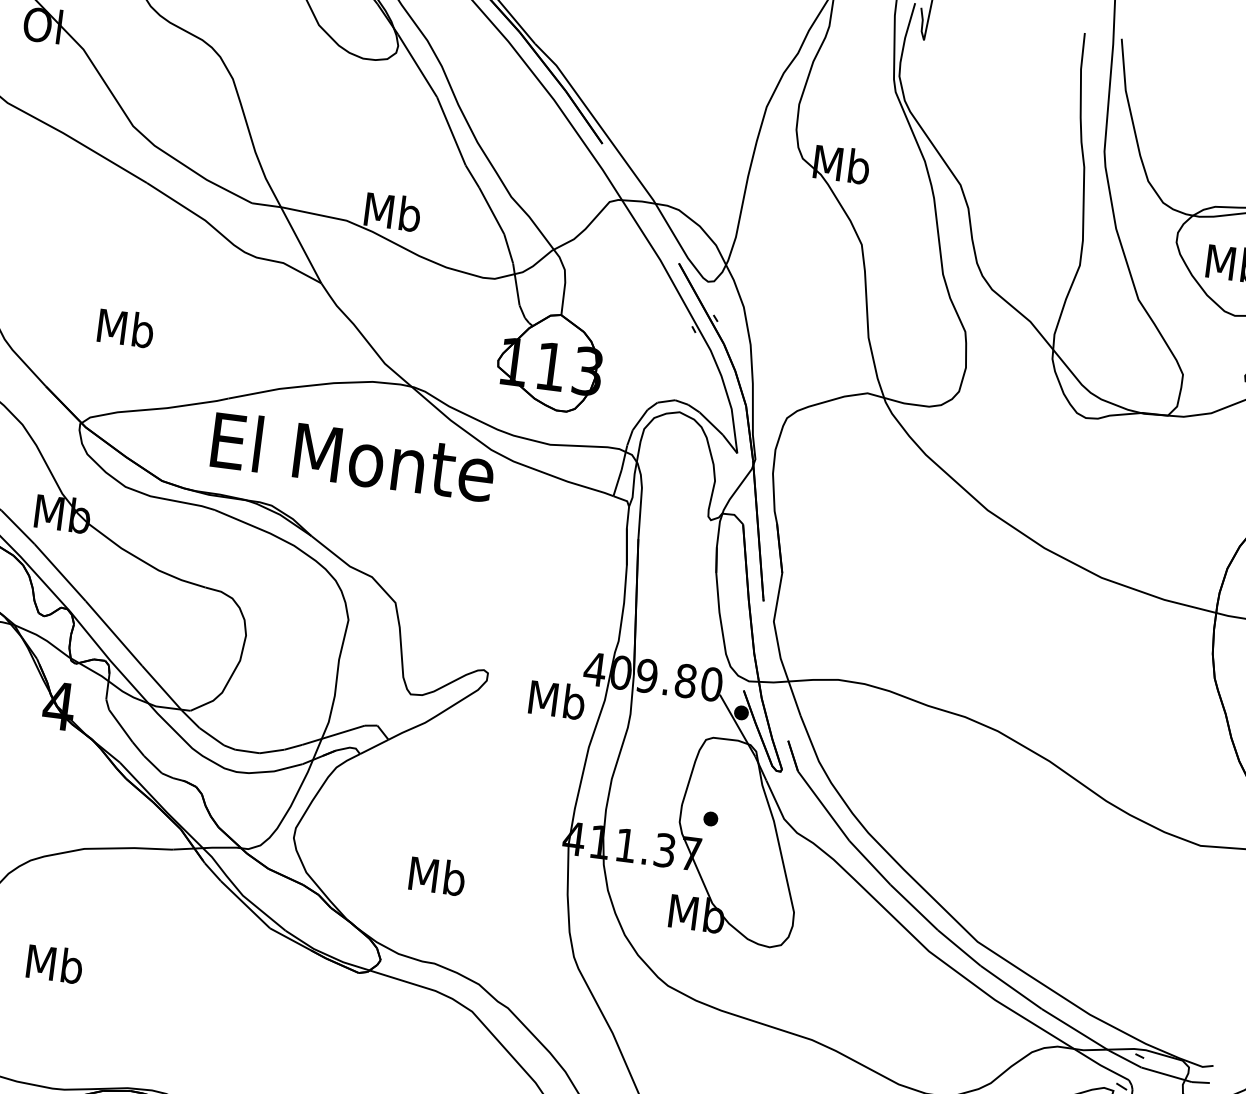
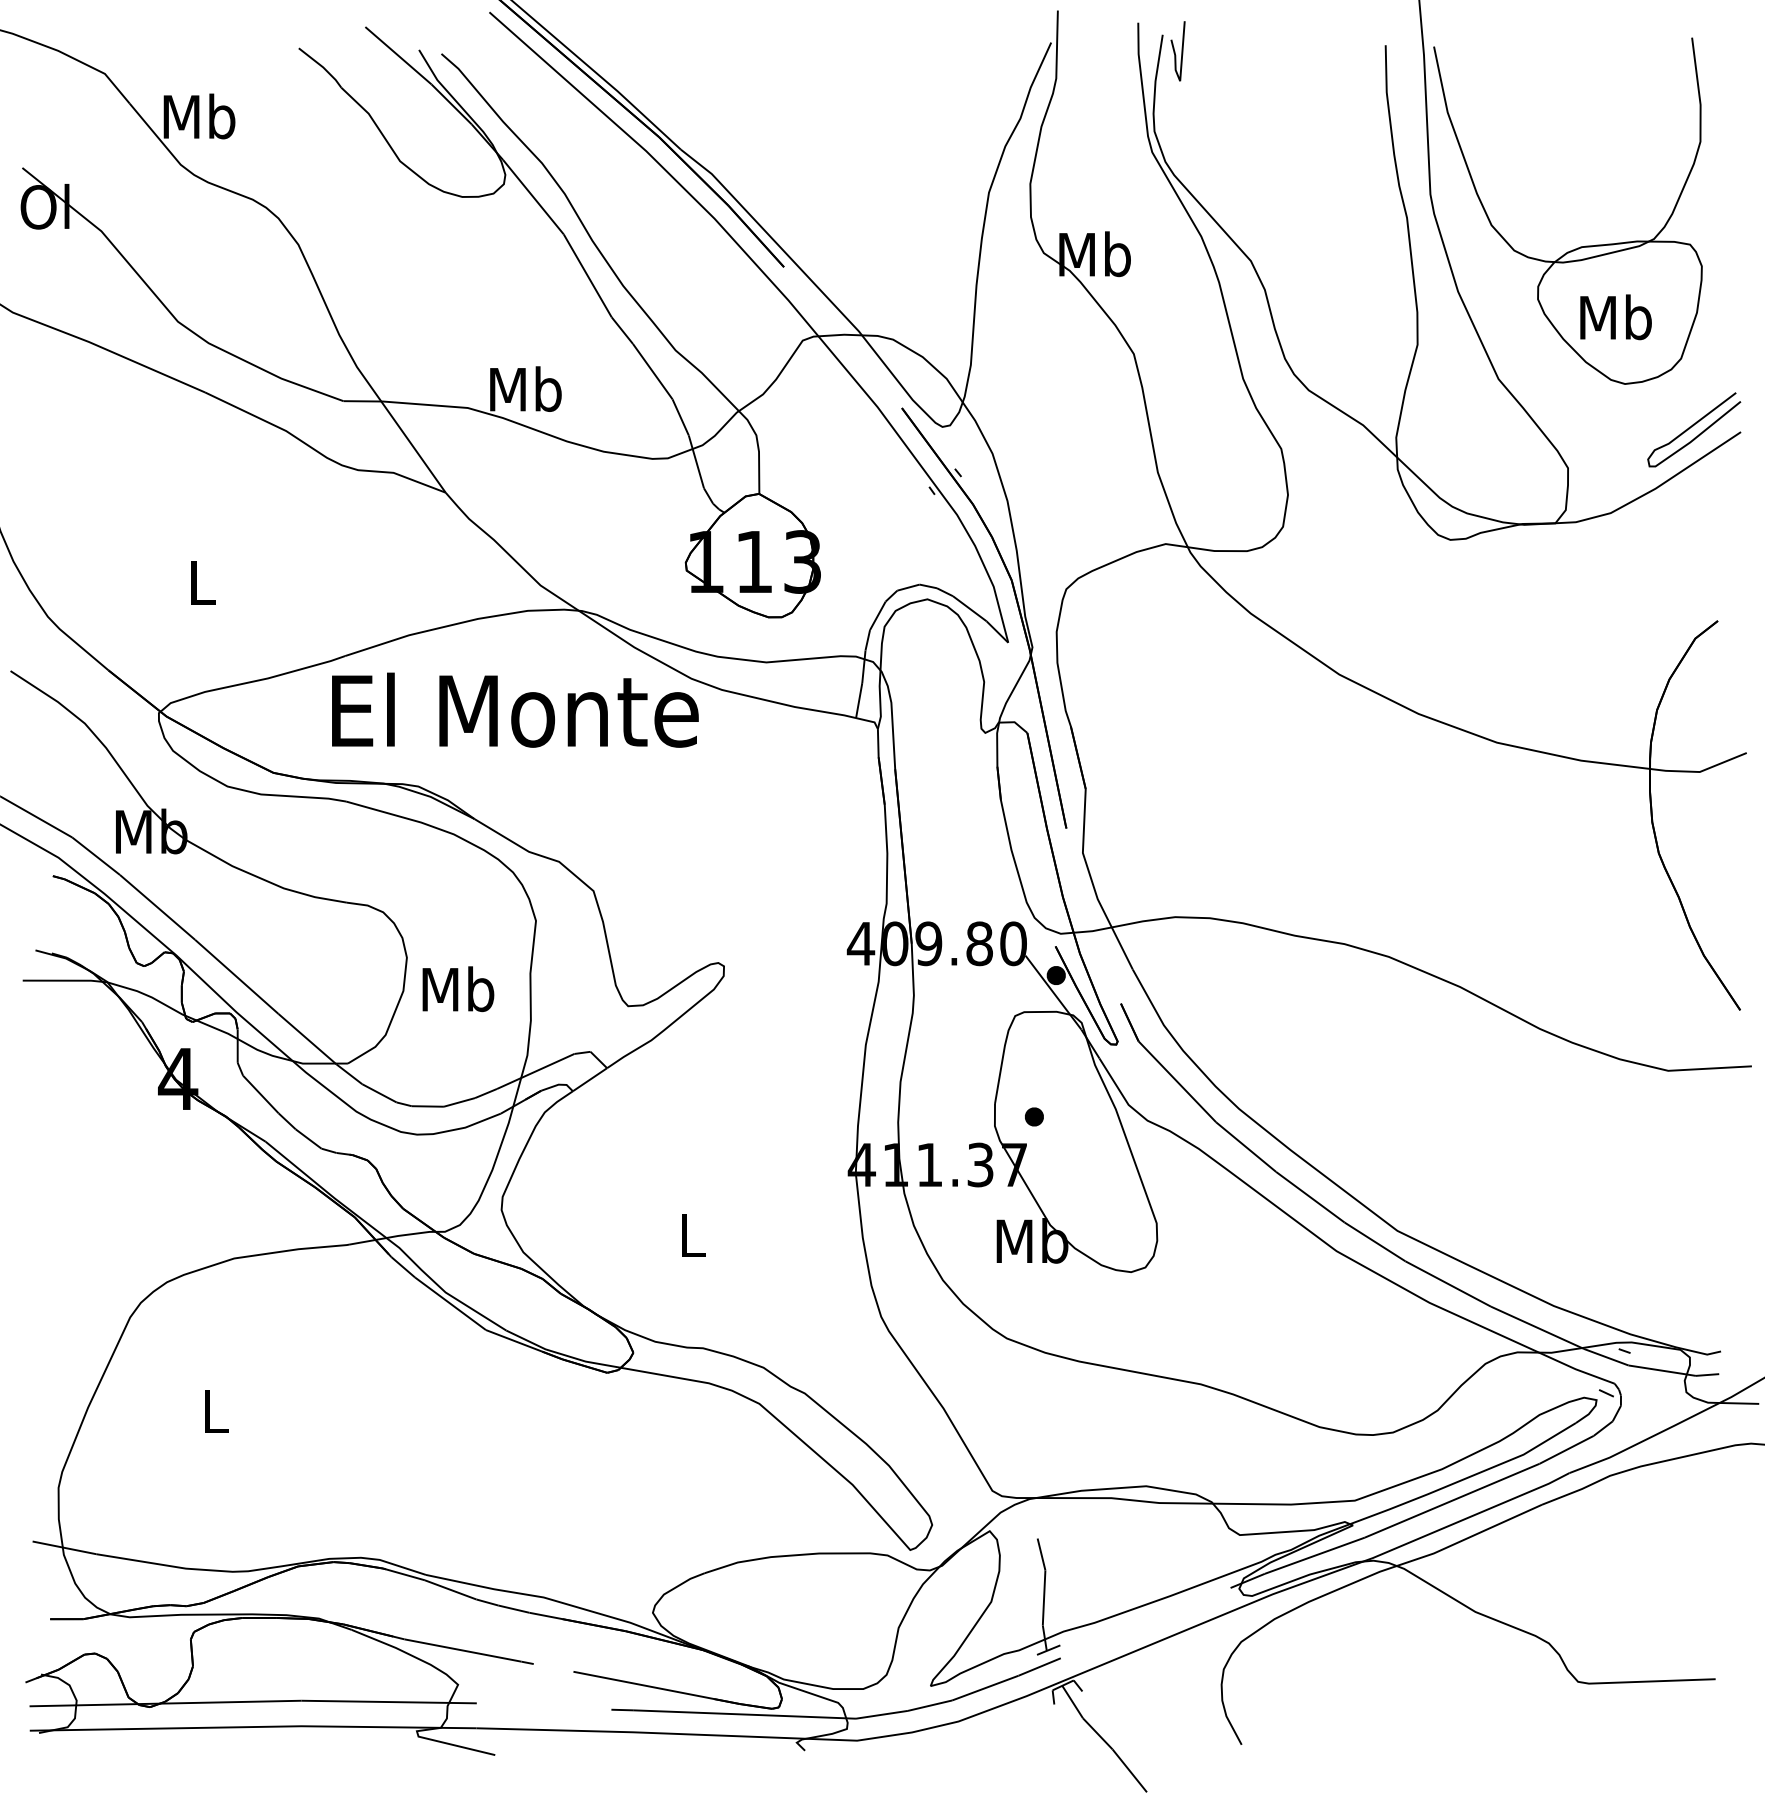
text: (125, 328) -> (201, 582), Mb -> L
text: (557, 700) -> (458, 989), moved
text: (437, 876) -> (692, 1235), Mb -> L
text: (55, 964) -> (215, 1411), Mb -> L

